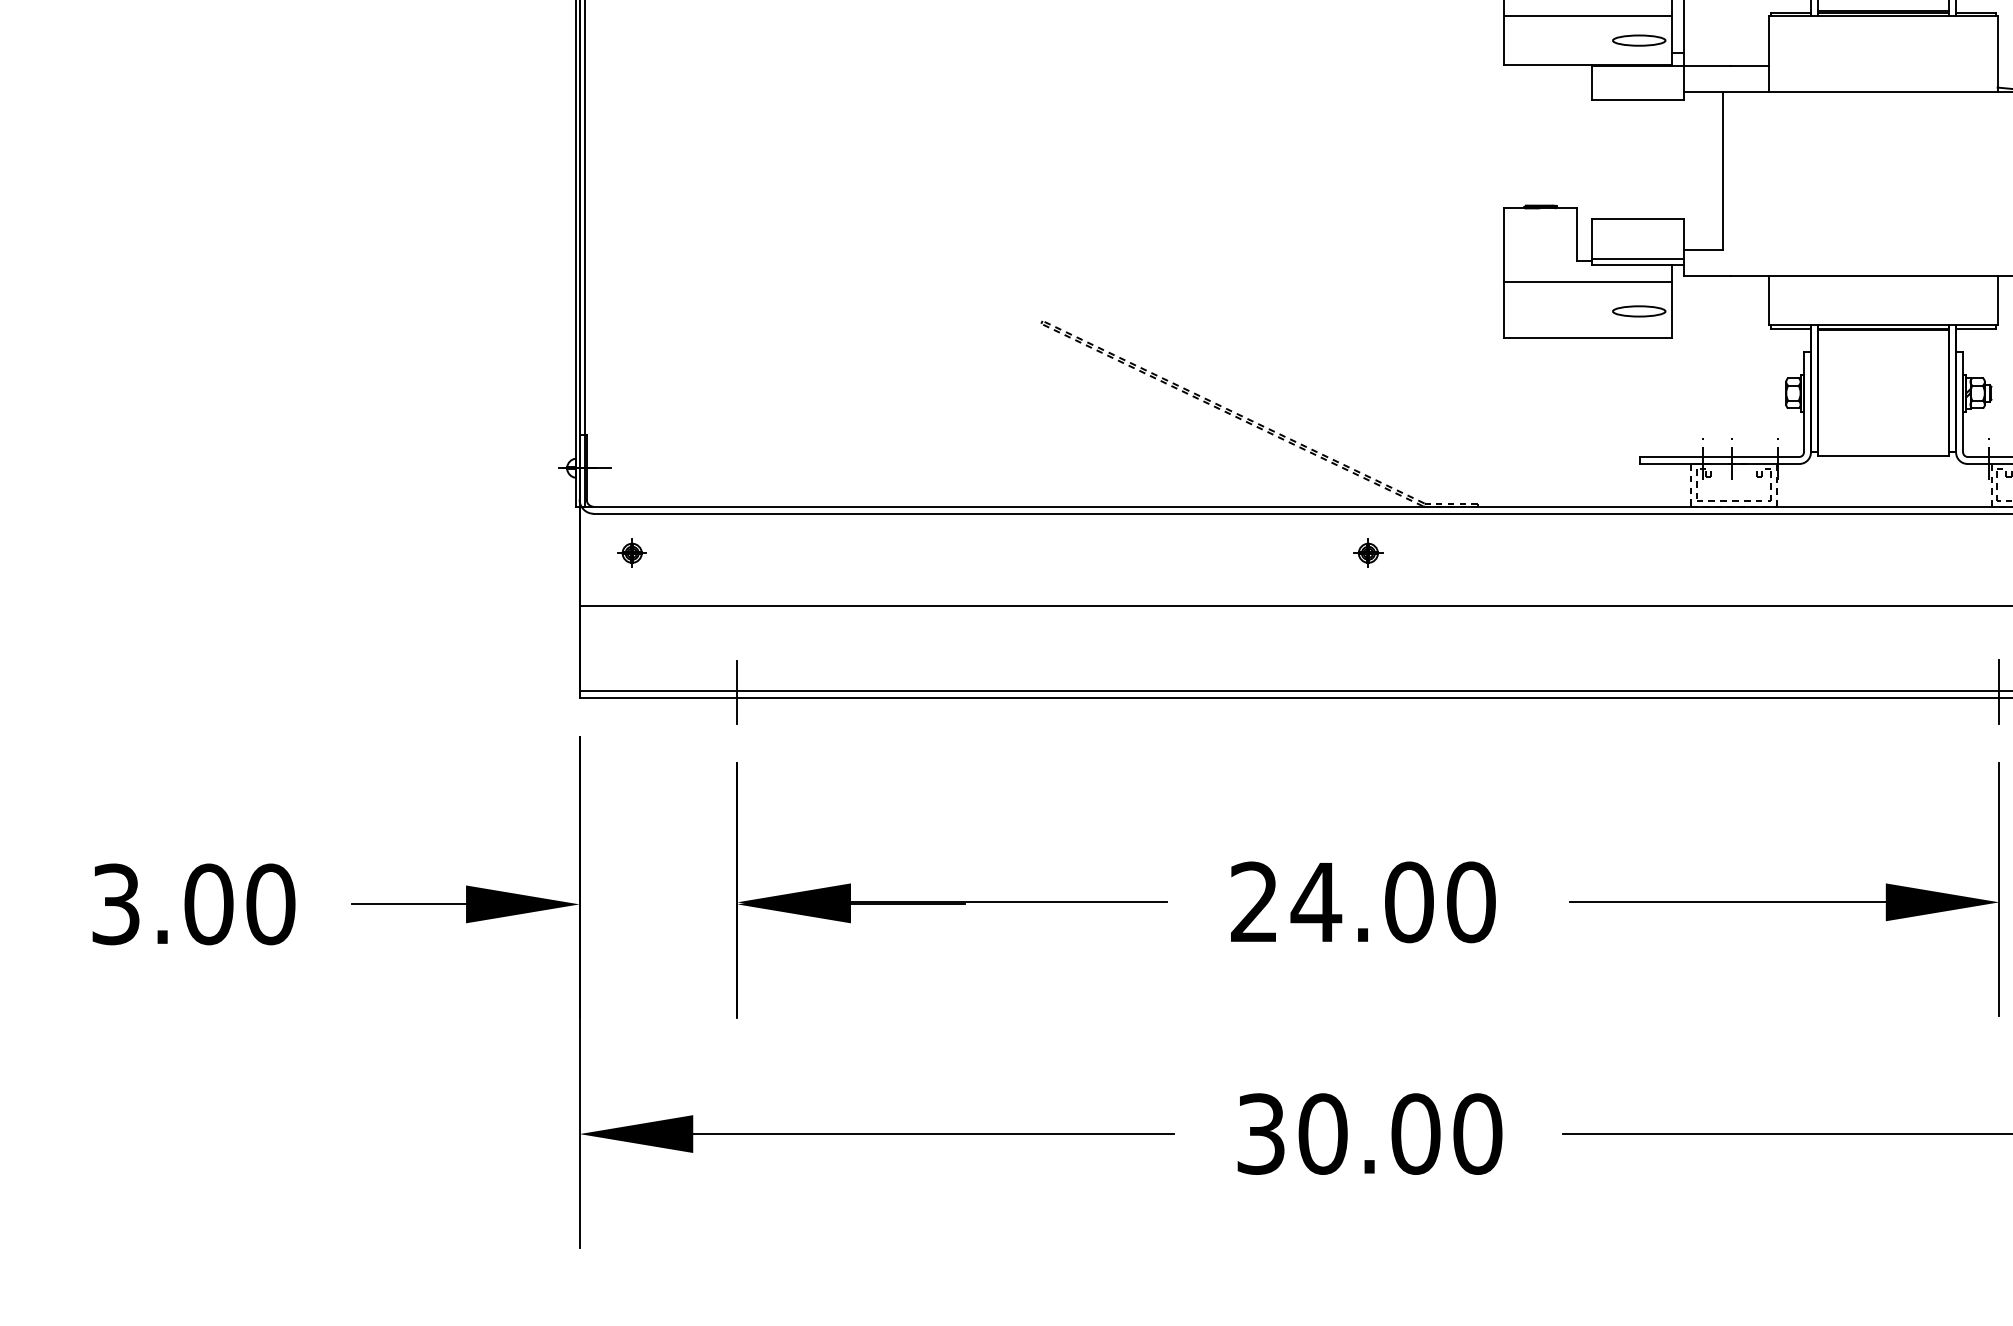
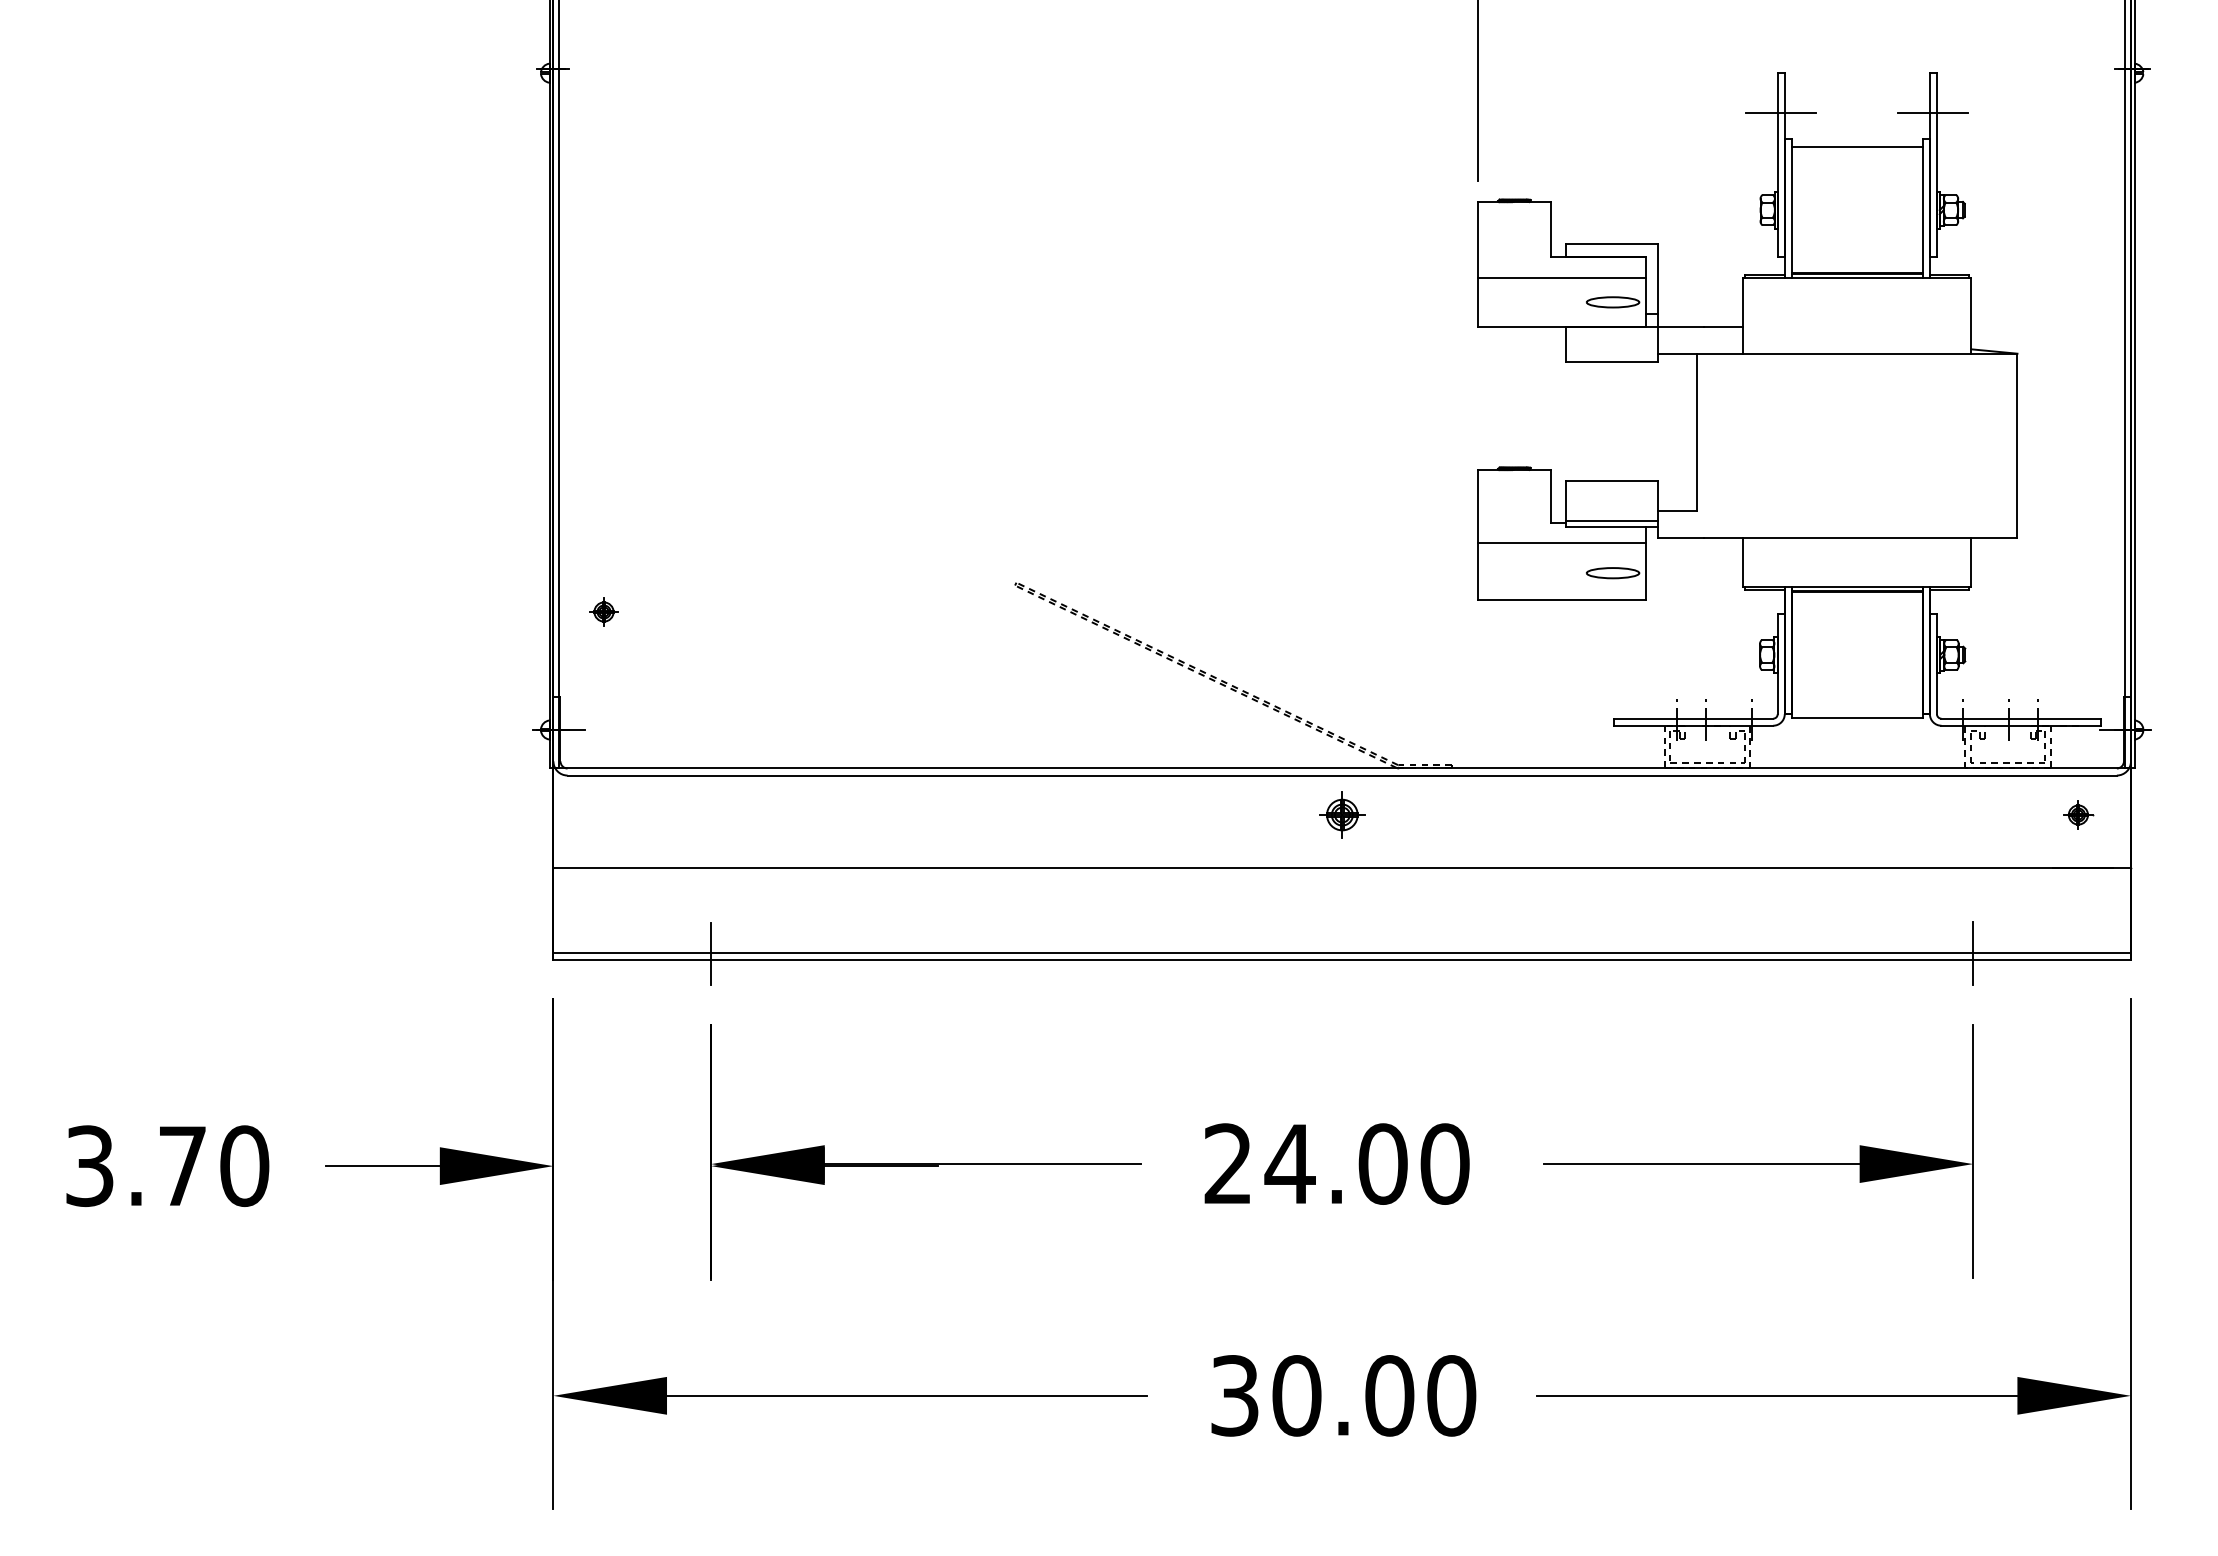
part: (631, 552) -> (603, 611), moved
part: (1367, 552) -> (1341, 814), size x1.6
text: (208, 903) -> (182, 1165), 3.00 -> 3.70

